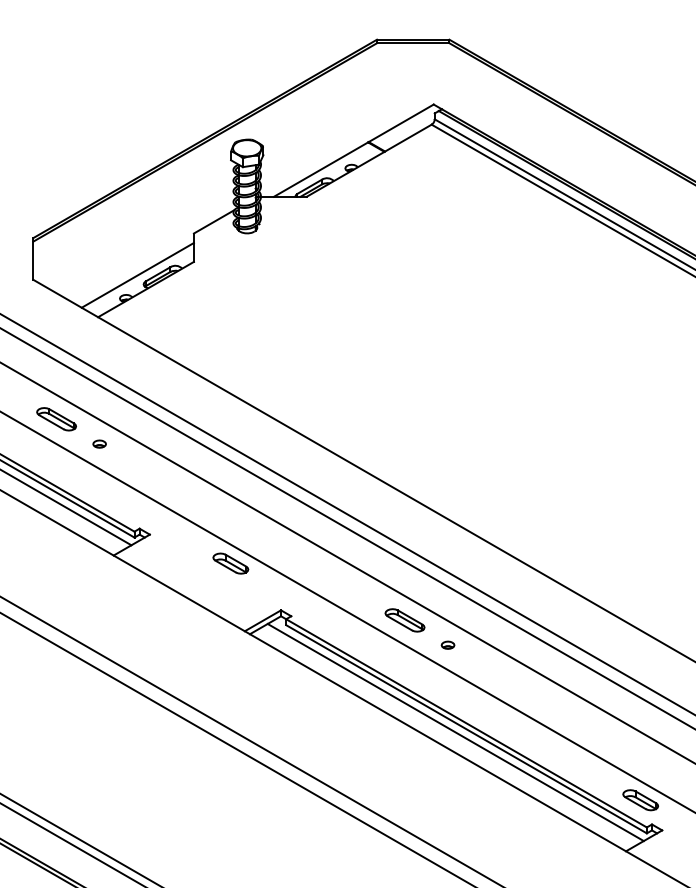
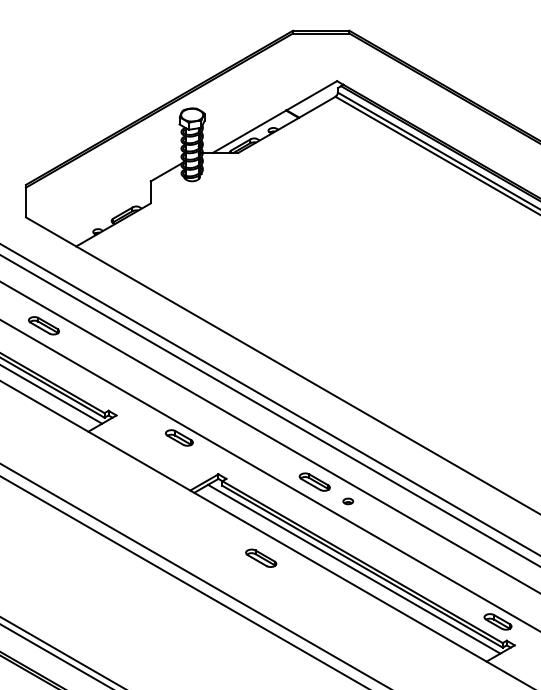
line: (137, 274) -> (106, 213), removed
part: (99, 443) -> (77, 344), removed
part: (335, 718) -> (260, 558), added

